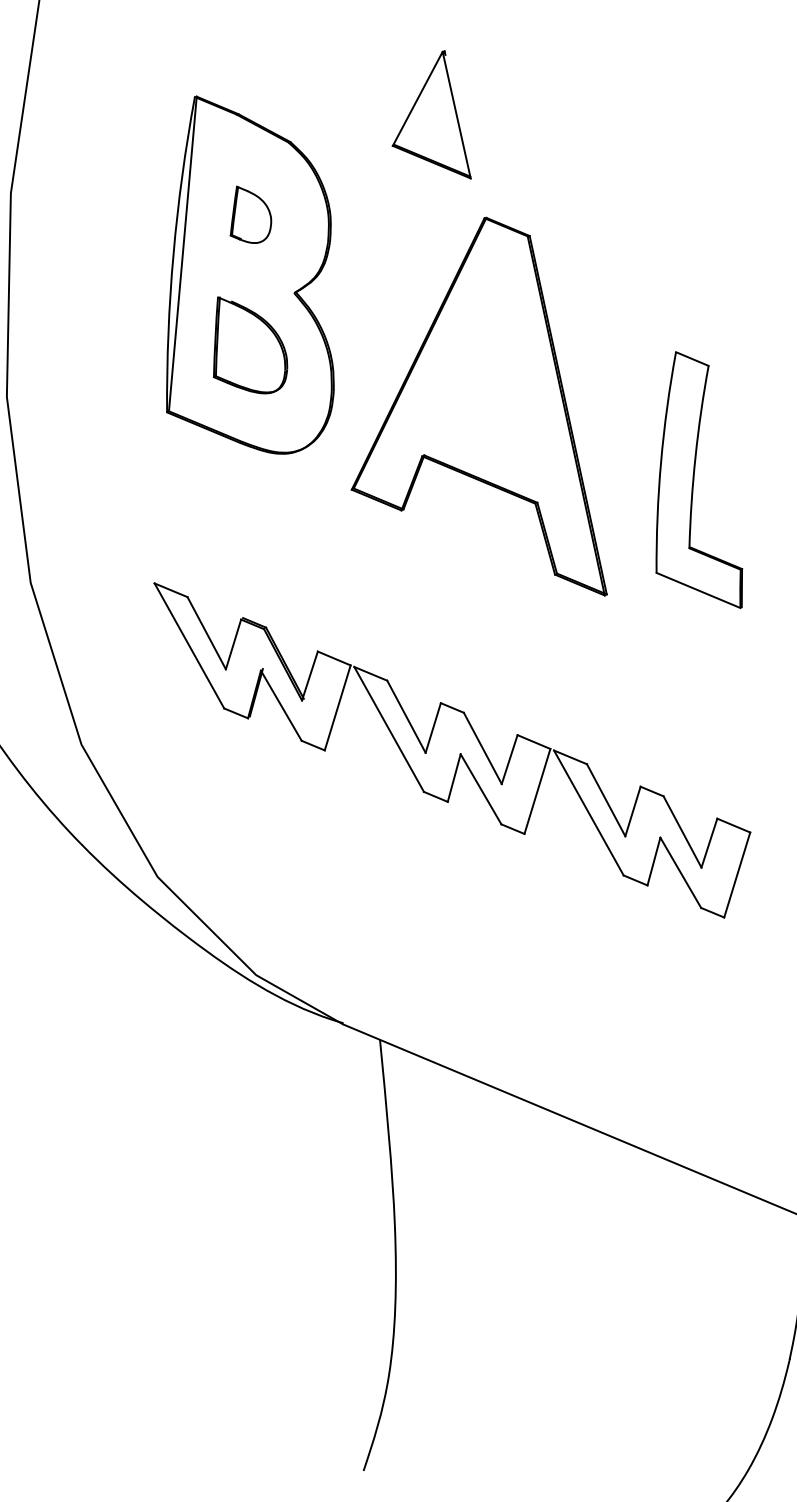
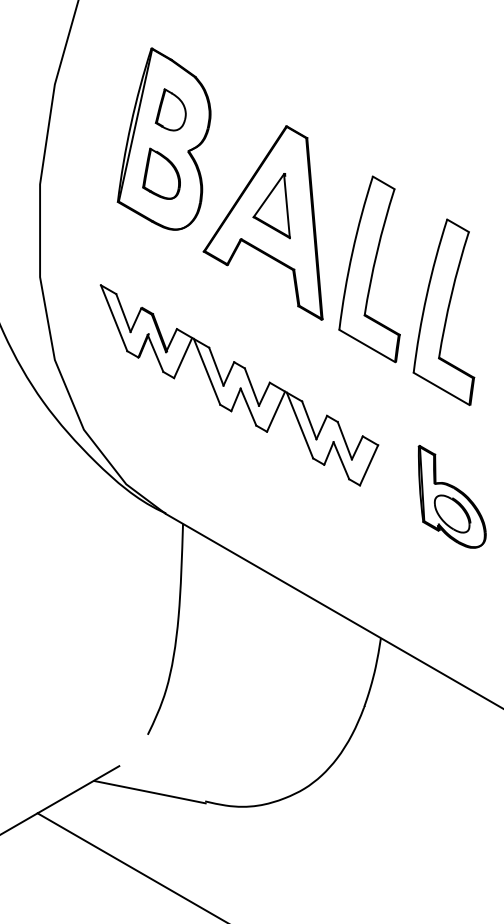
part: (425, 119) -> (271, 206), moved
part: (248, 213) -> (170, 109), size x1.43
part: (687, 482) -> (369, 269), size x1.43

